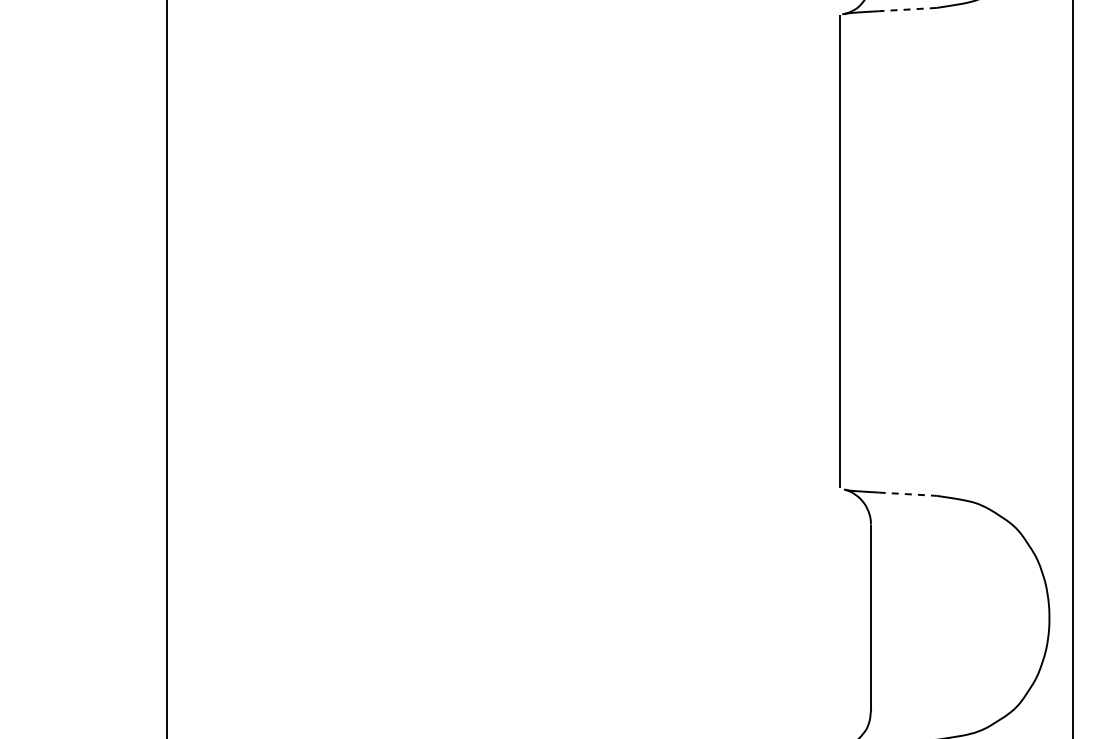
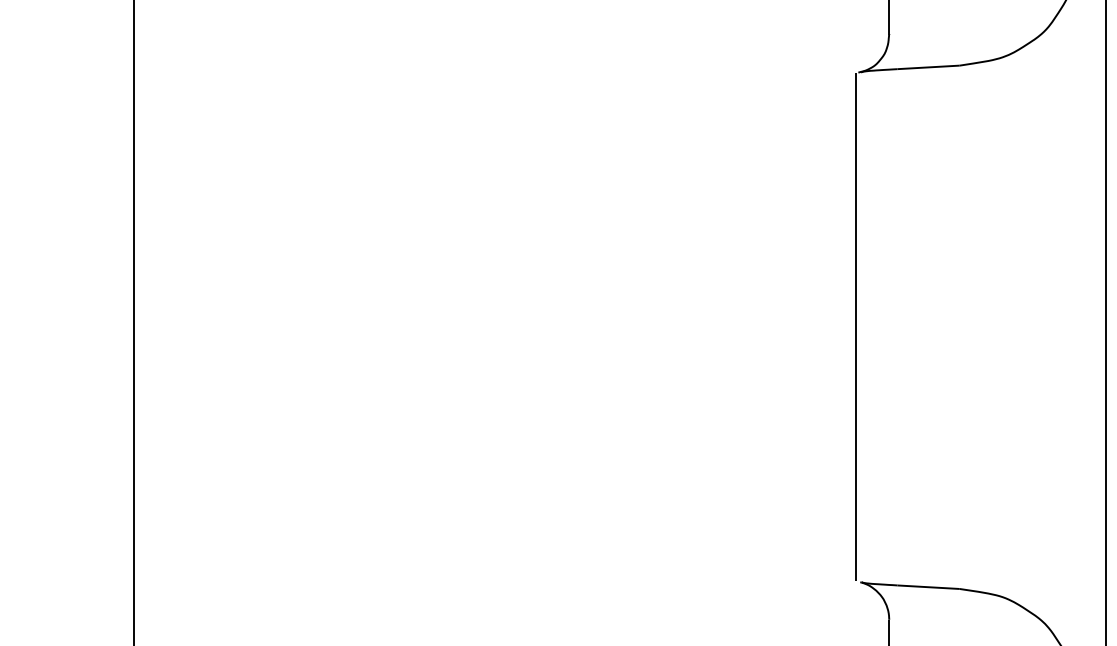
line: (907, 9) -> (928, 67), dashed -> solid
line: (908, 494) -> (929, 587), dashed -> solid

